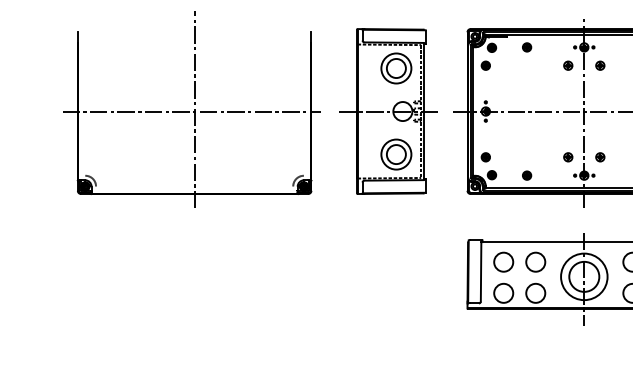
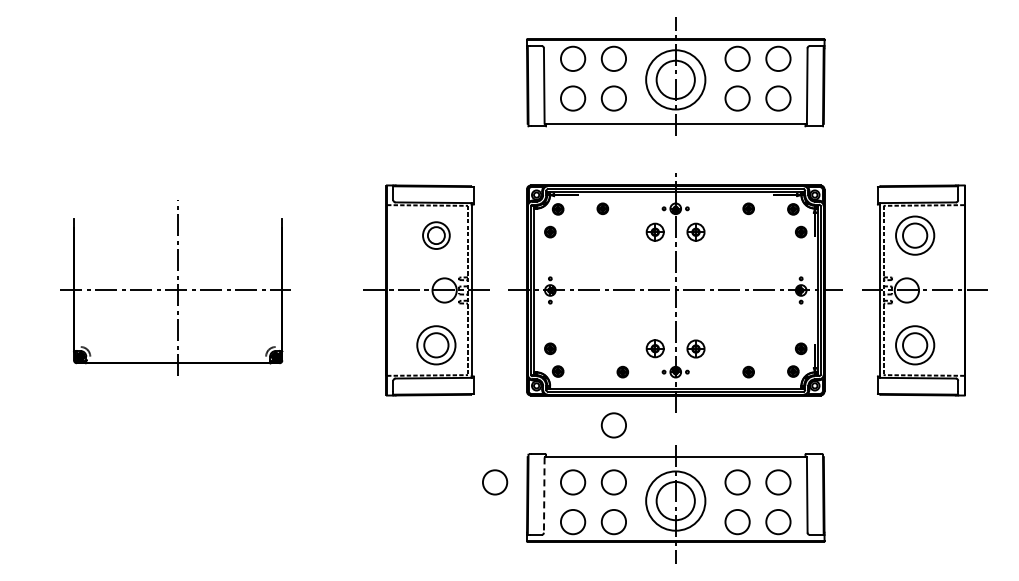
part: (568, 65) -> (655, 231), size x1.6
part: (600, 65) -> (696, 231), size x1.6
part: (396, 68) -> (436, 235), size x0.7
part: (191, 109) -> (175, 287), size x0.7
part: (568, 157) -> (655, 348), size x1.6
part: (600, 157) -> (696, 348), size x1.6
part: (526, 175) -> (622, 371), moved
circle: (535, 217) -> (613, 425), added
circle: (442, 262) -> (495, 482), added
line: (481, 272) -> (544, 495), solid -> dashed

